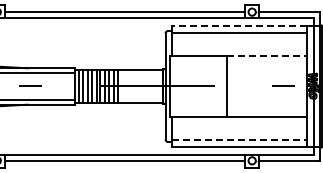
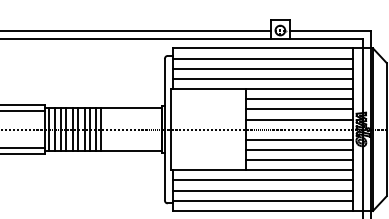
line: (238, 25) -> (262, 48), dashed -> solid
line: (238, 40) -> (262, 68), added
line: (238, 48) -> (262, 79), added
line: (266, 56) -> (299, 89), dashed -> solid
line: (266, 63) -> (299, 99), added
line: (266, 71) -> (299, 109), added
line: (266, 78) -> (299, 119), added
line: (266, 94) -> (299, 140), added
line: (266, 101) -> (299, 149), added
line: (266, 109) -> (299, 160), added
line: (238, 124) -> (262, 180), added
line: (238, 132) -> (262, 190), added
line: (239, 139) -> (263, 200), dashed -> solid

